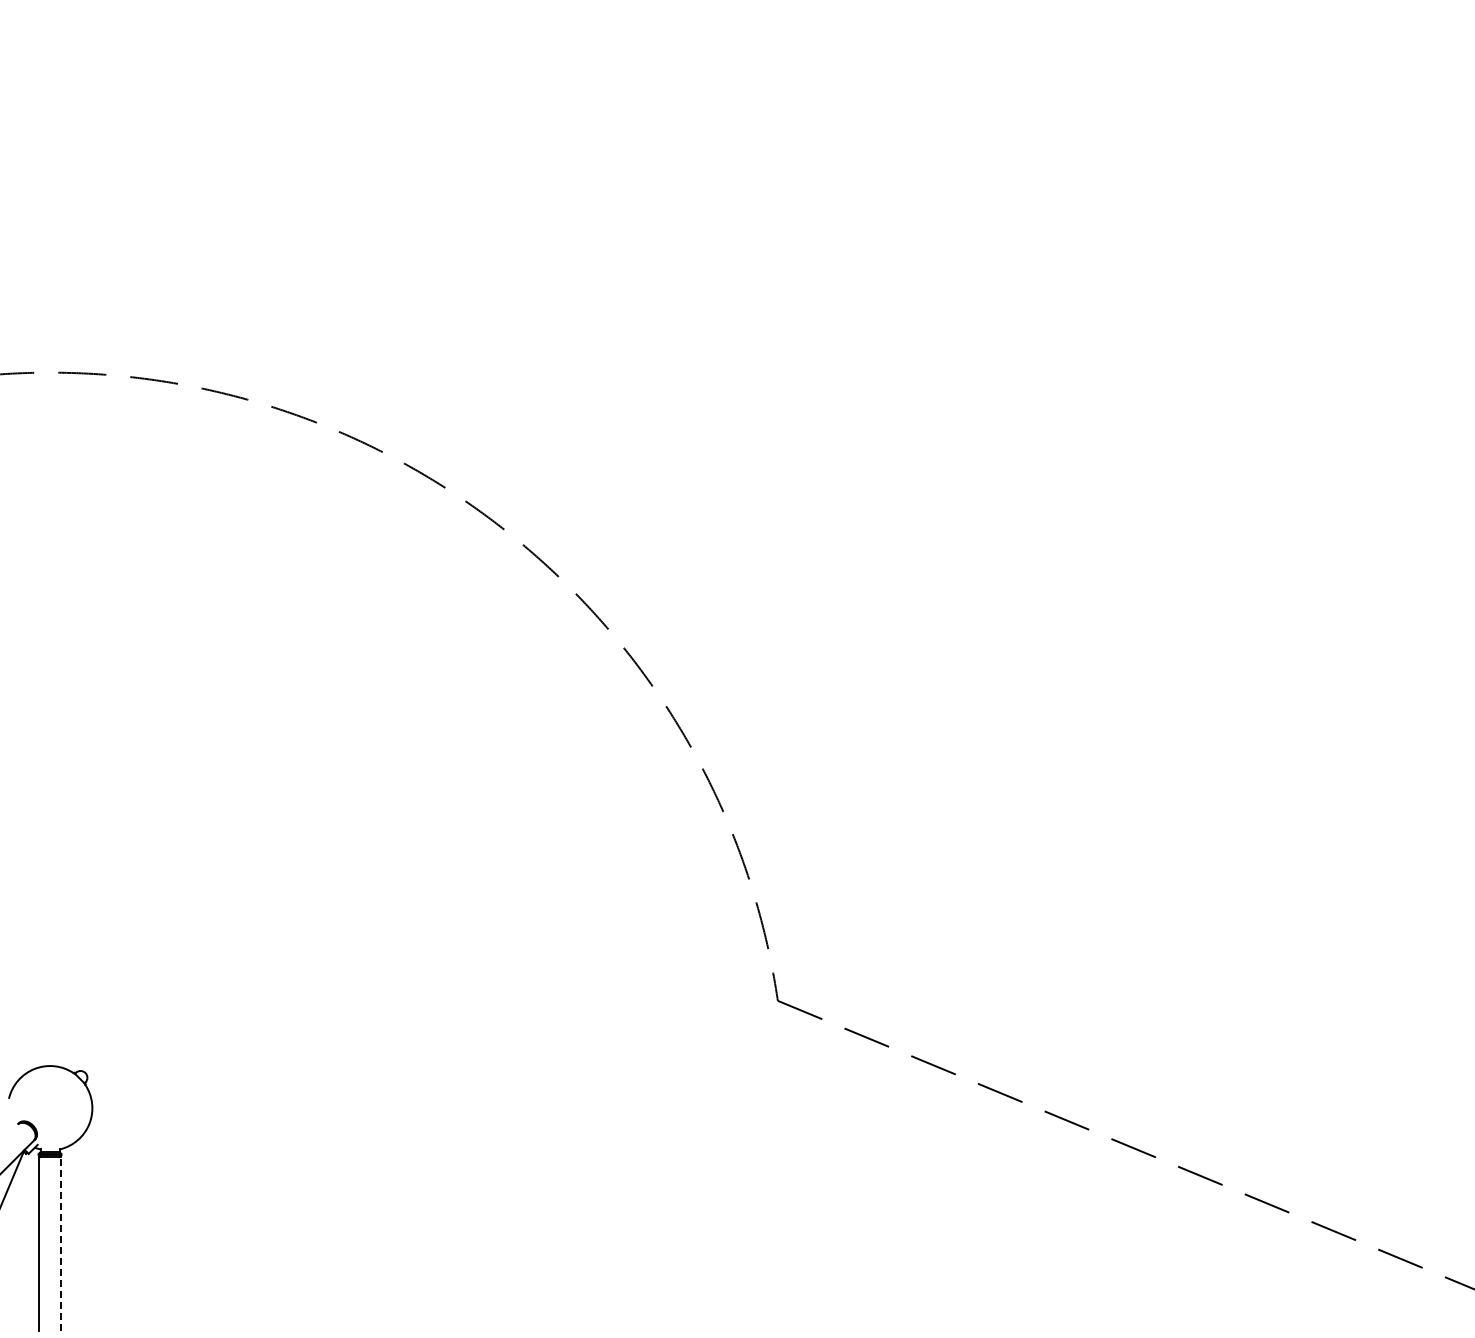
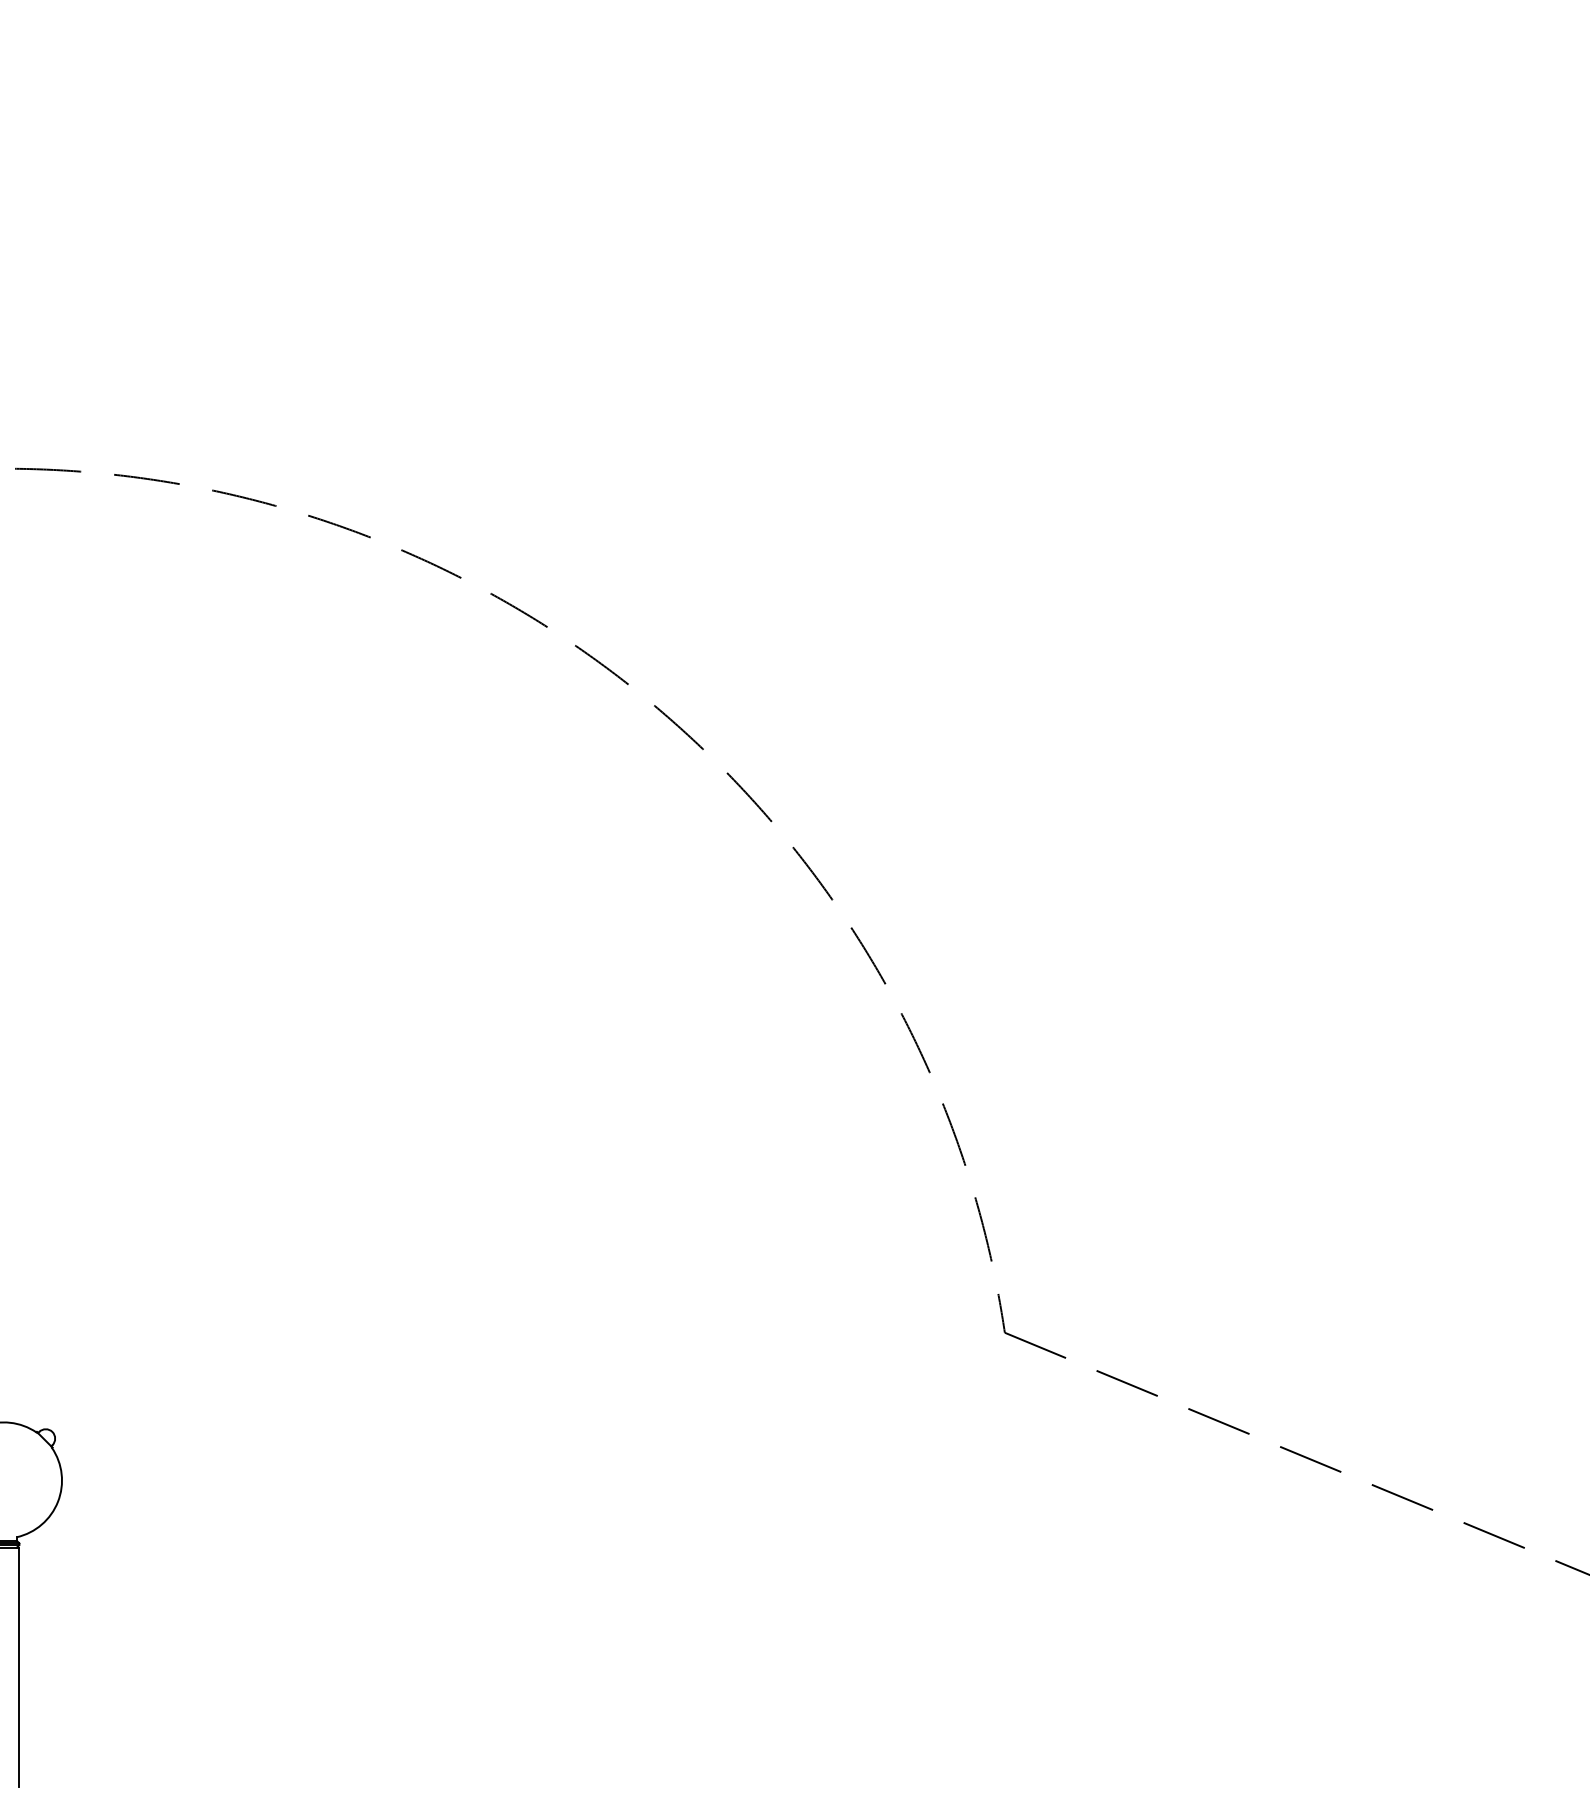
line: (61, 1243) -> (19, 1666), dashed -> solid

